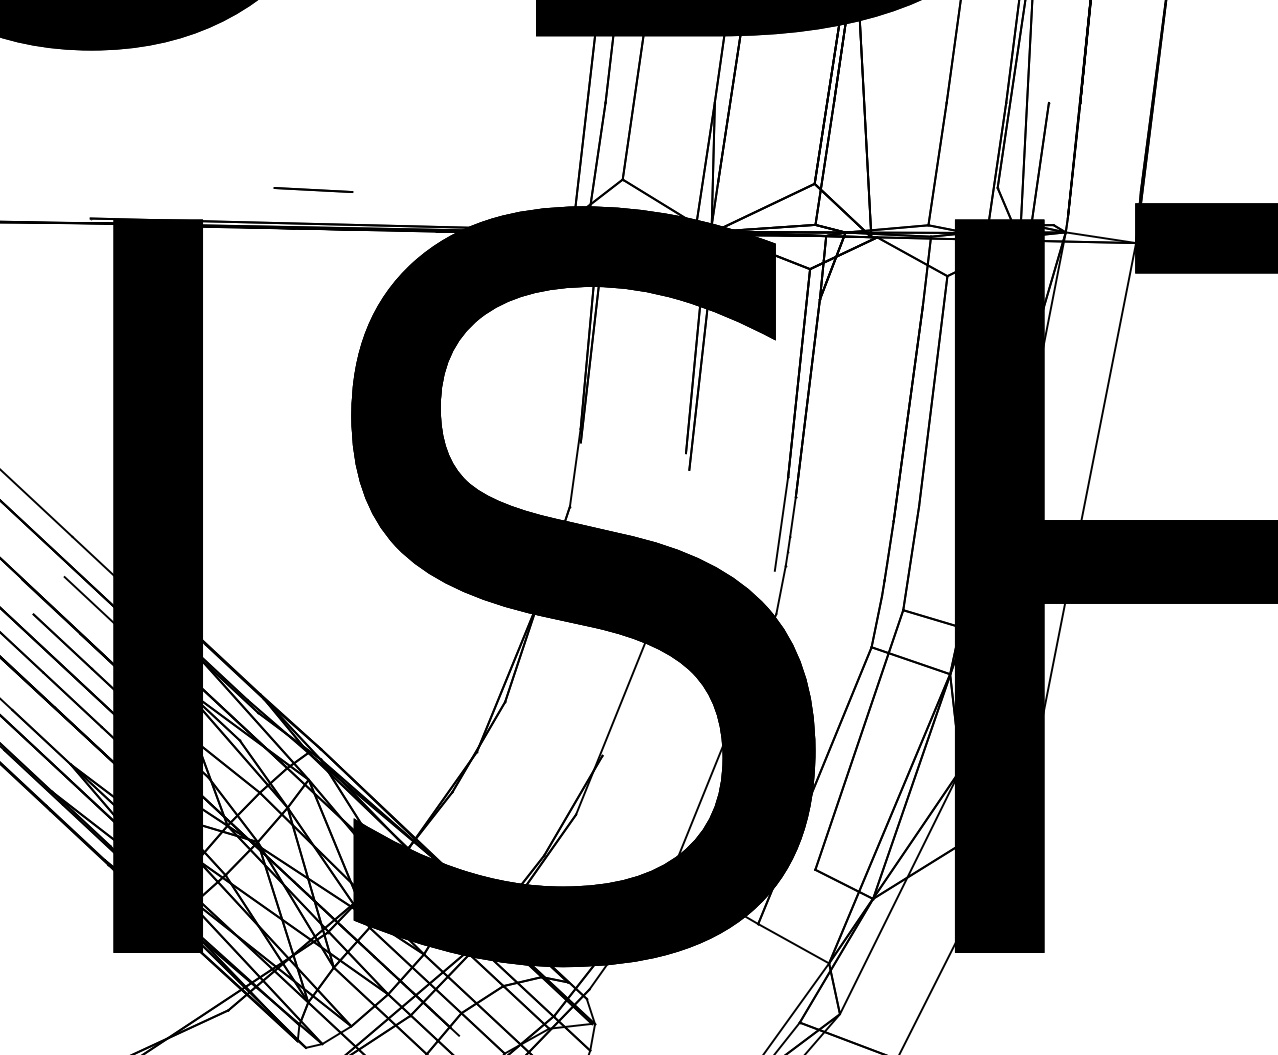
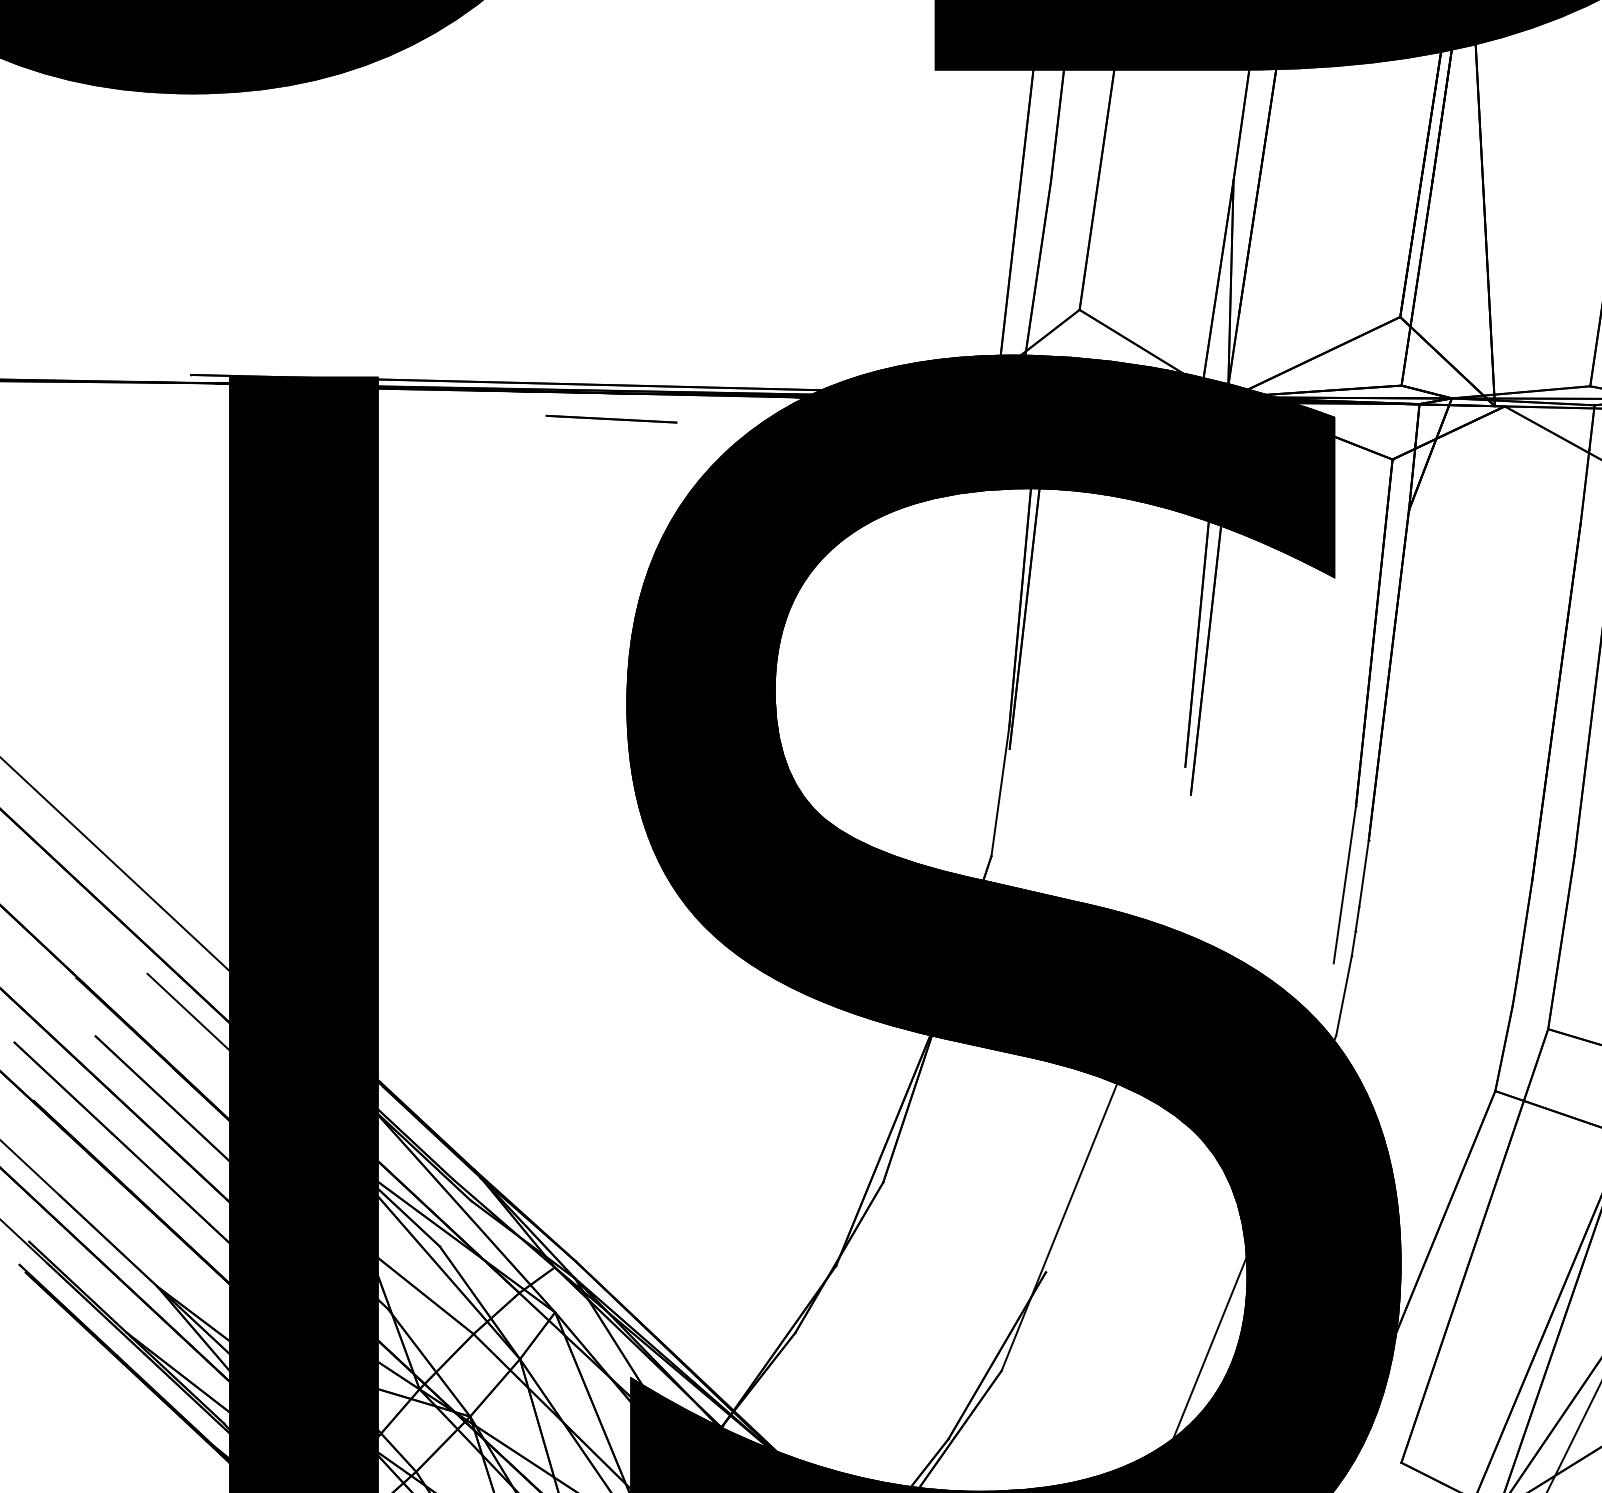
line: (313, 189) -> (611, 418), moved

